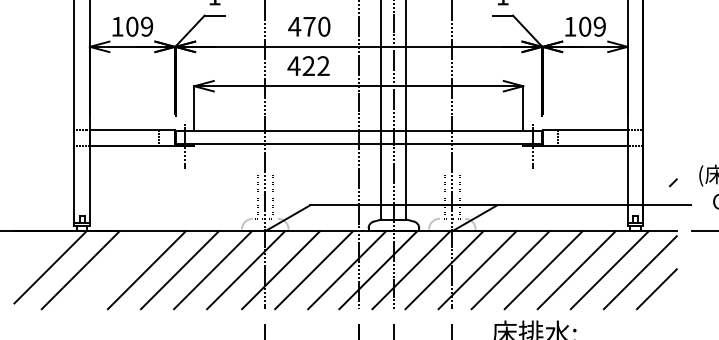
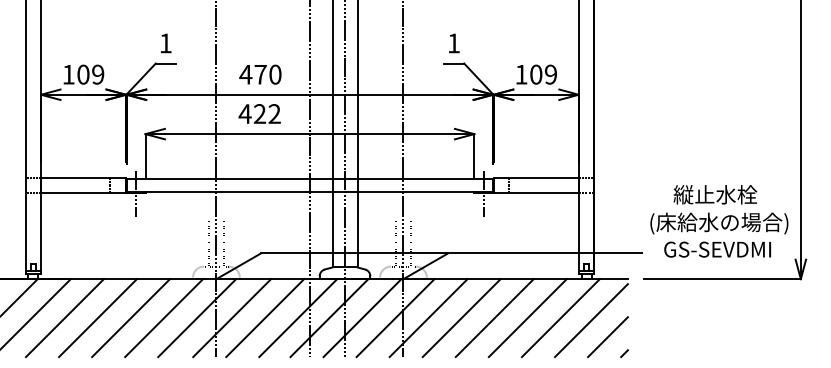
line: (673, 182) -> (624, 353), moved
line: (113, 270) -> (64, 318), added

